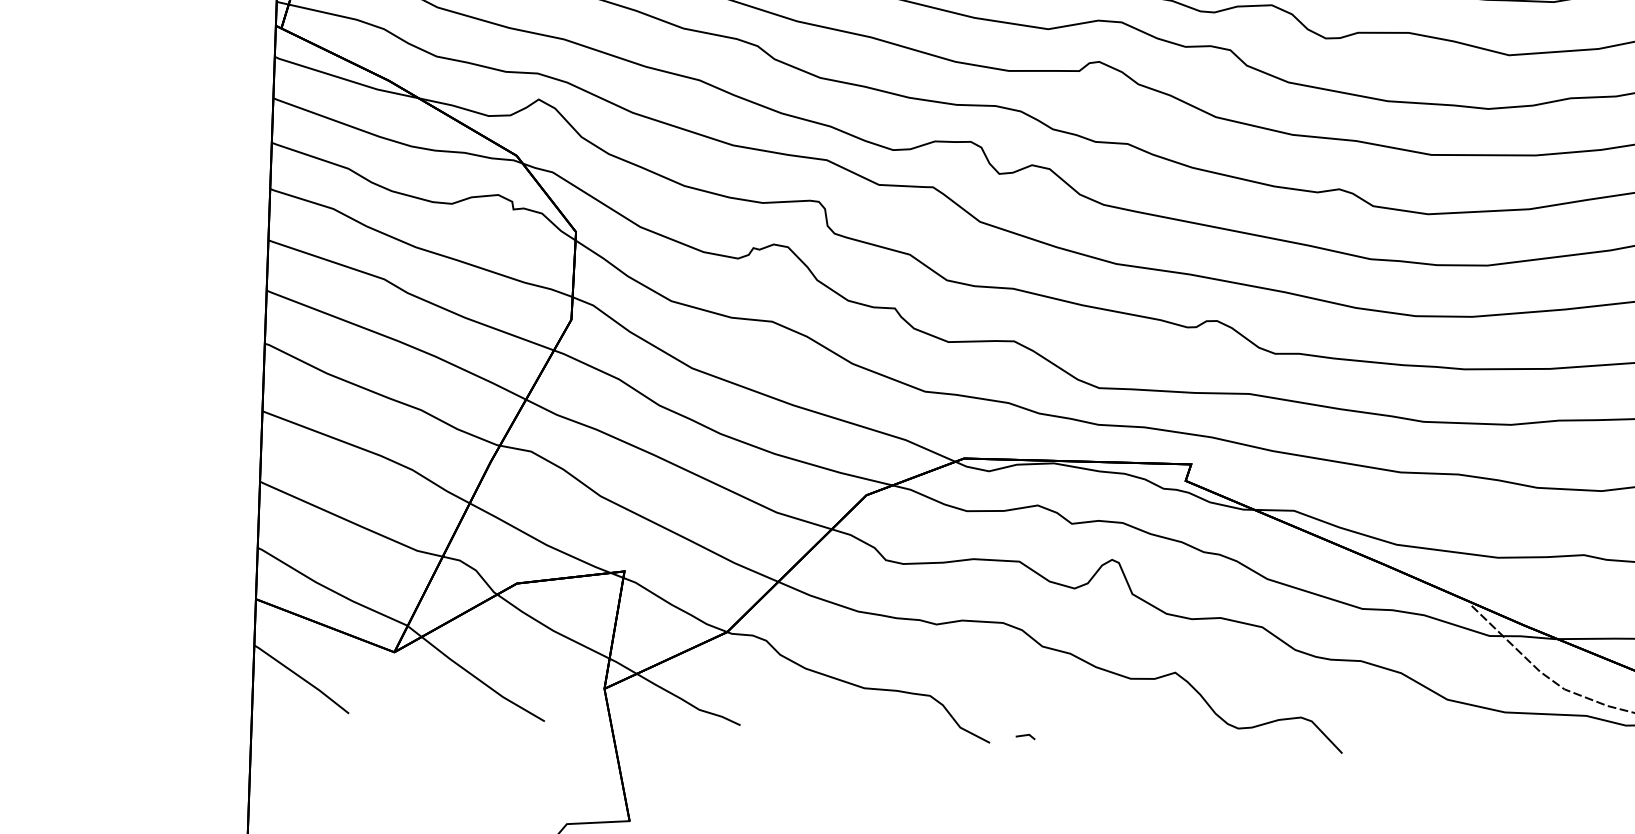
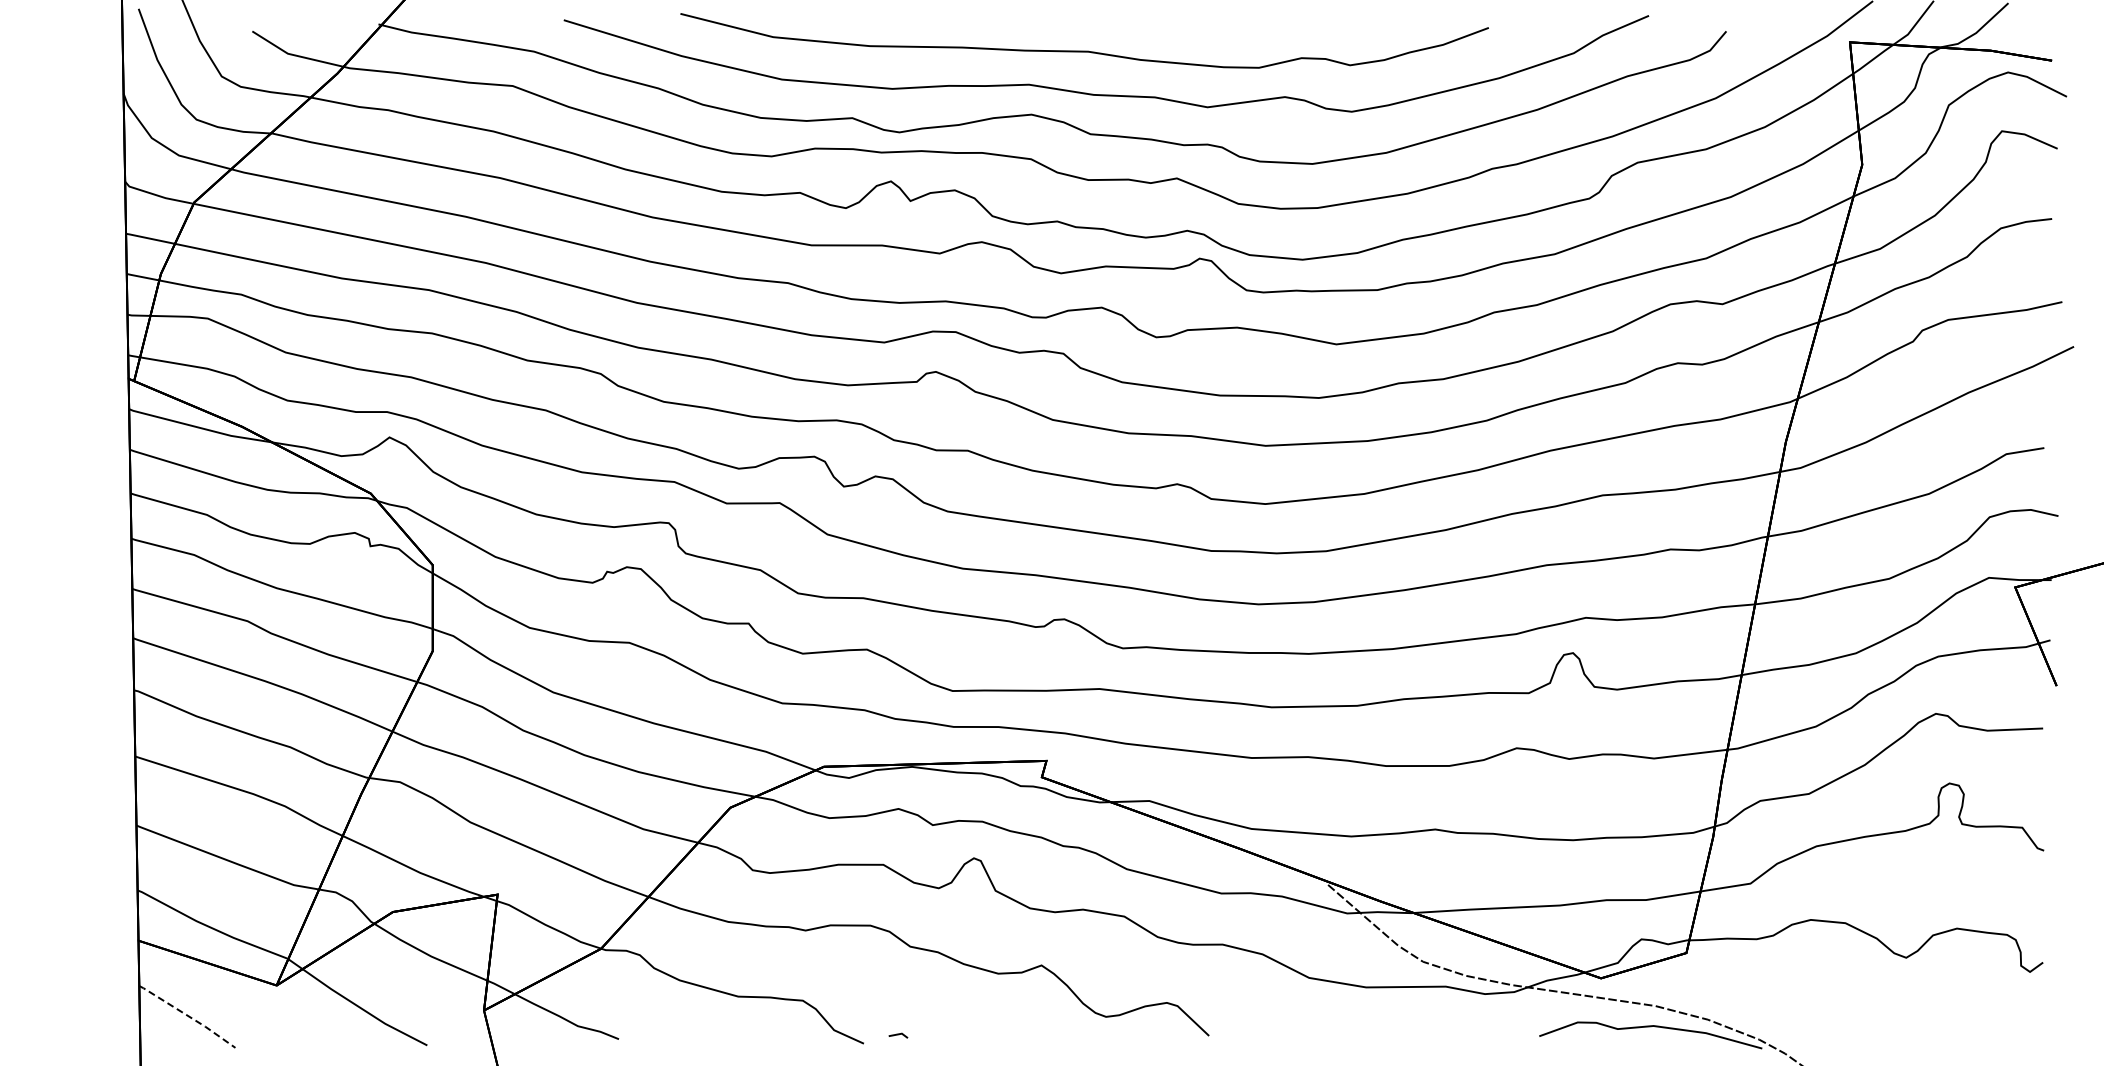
line: (302, 679) -> (188, 1016), solid -> dashed

